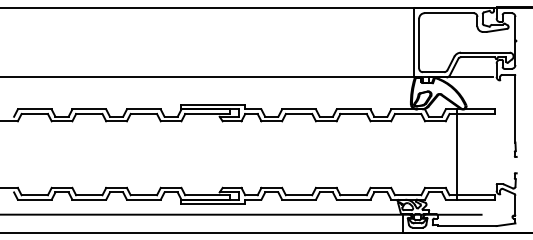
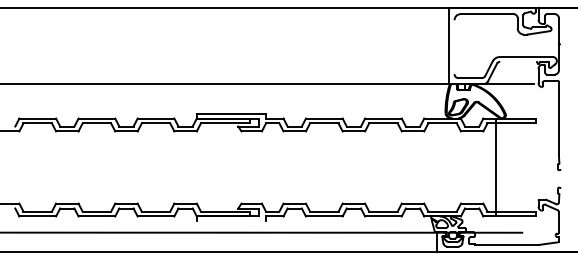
line: (419, 43) -> (454, 47), removed
line: (477, 57) -> (517, 62), removed
line: (213, 204) -> (231, 221), removed

